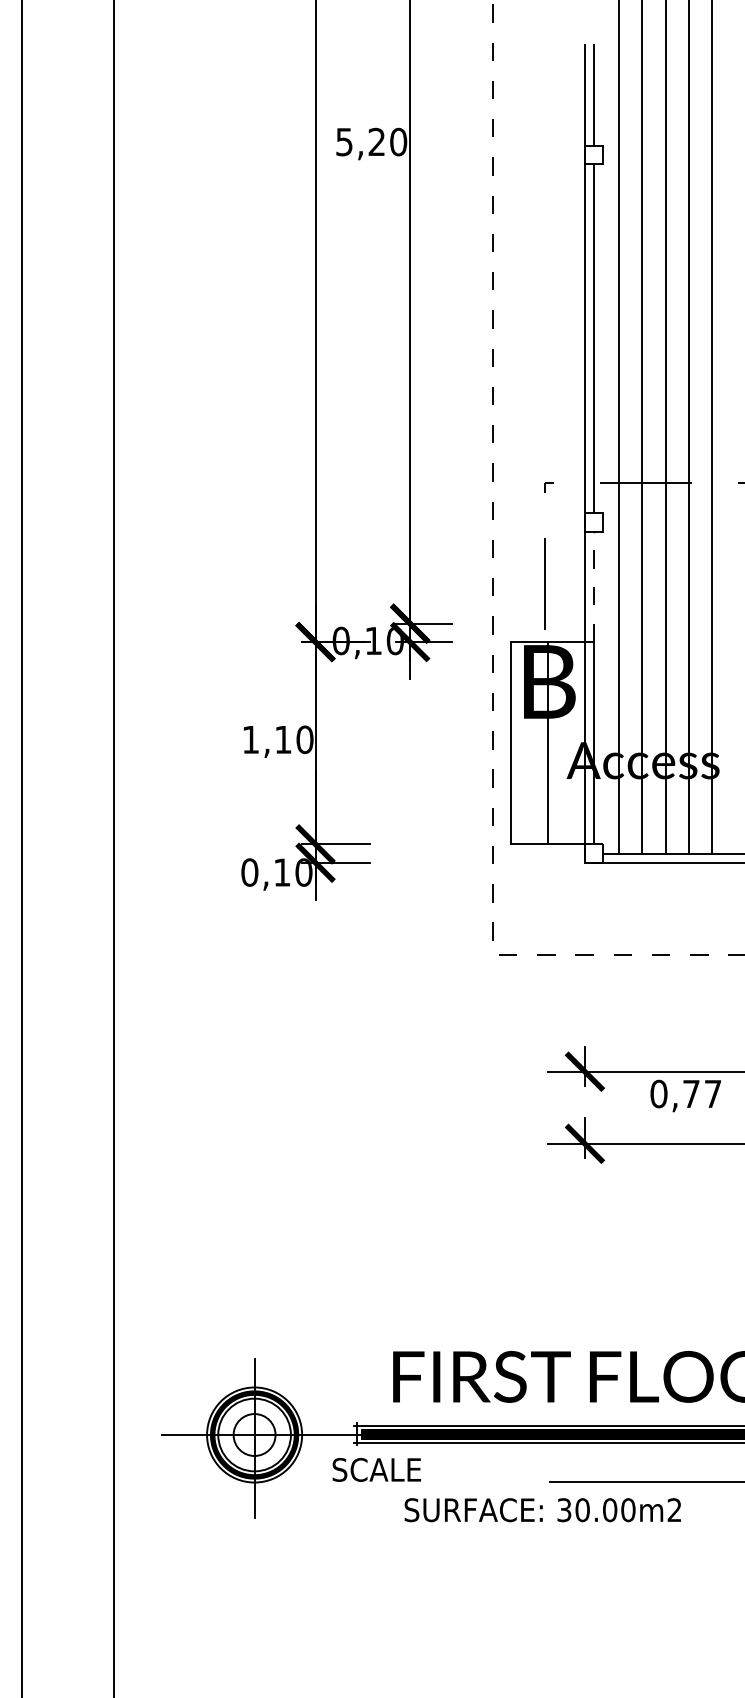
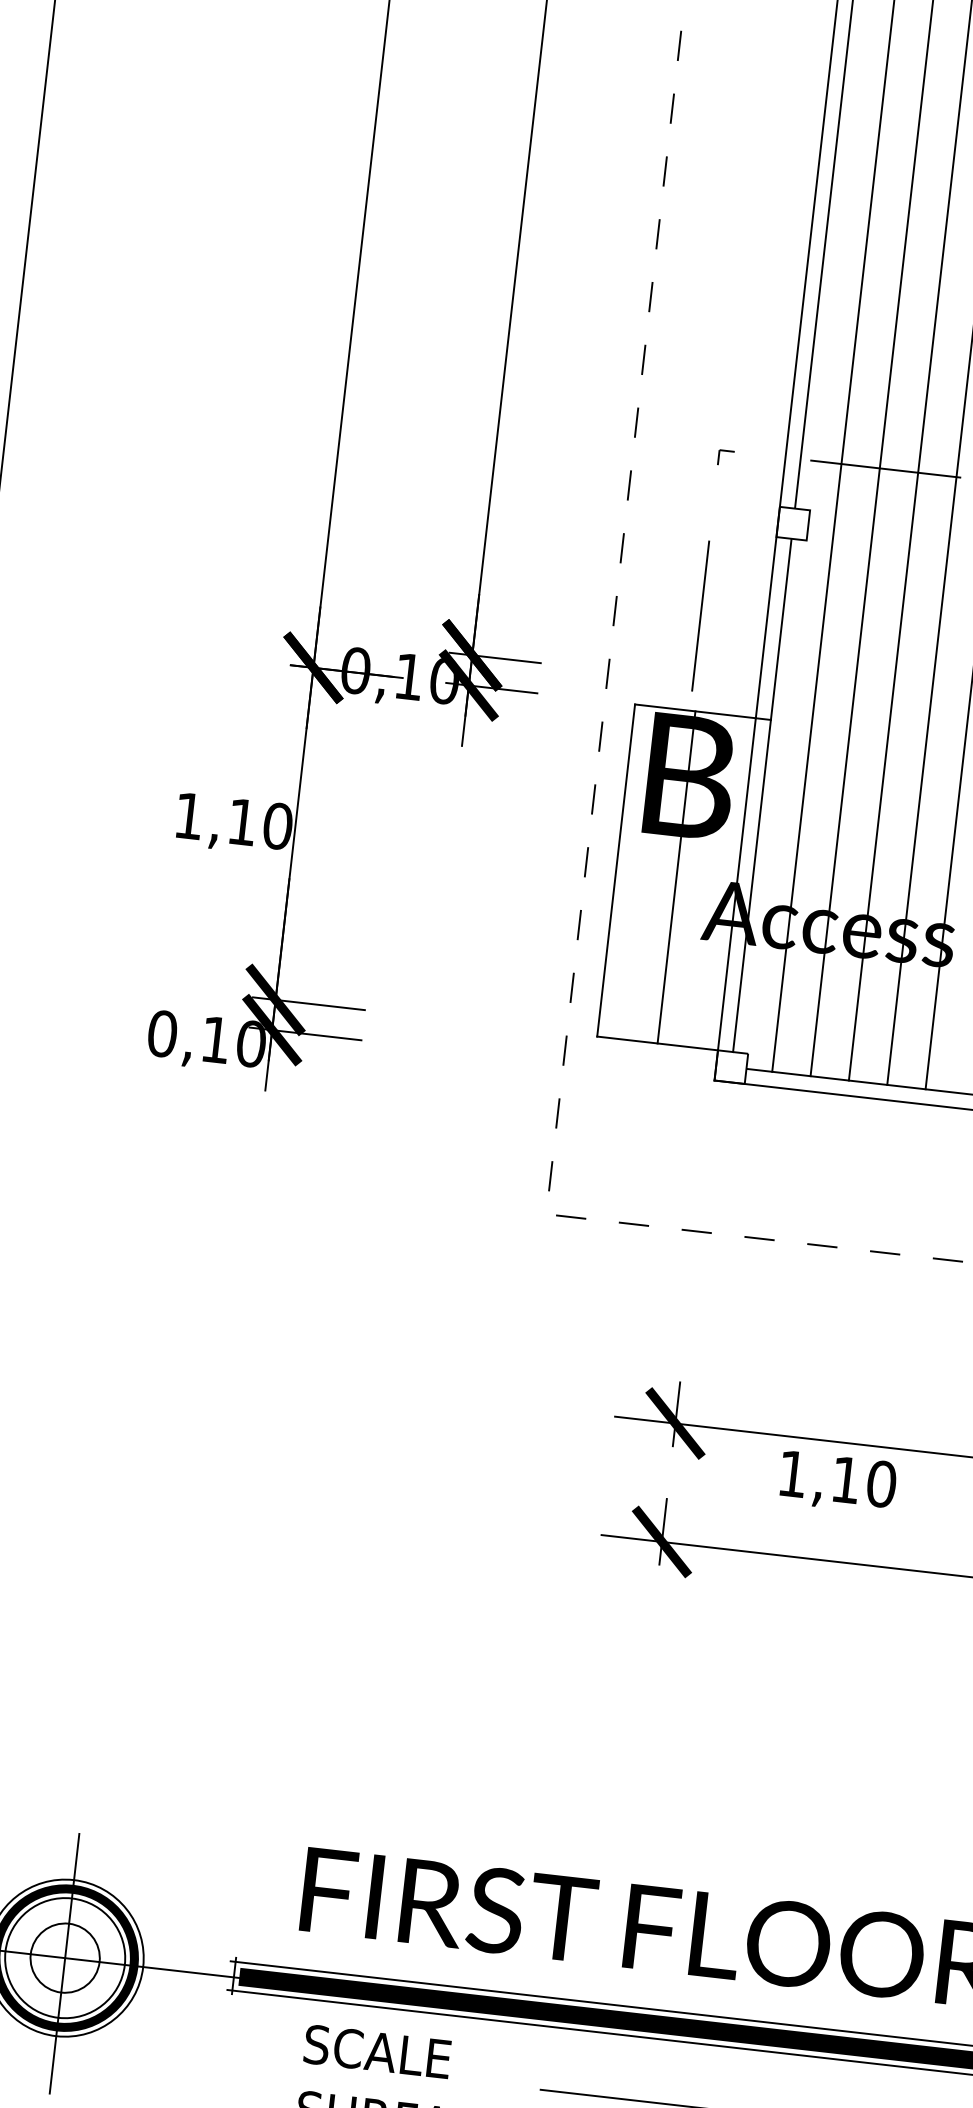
line: (594, 586) -> (781, 628), dashed -> solid
text: (685, 1093) -> (836, 1478), 0,77 -> 1,10
text: (376, 1469) -> (377, 2051), moved

